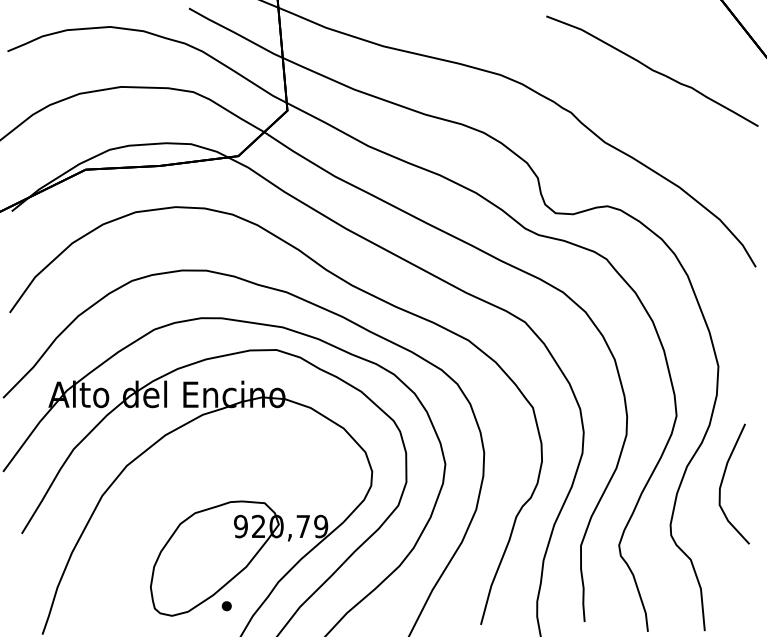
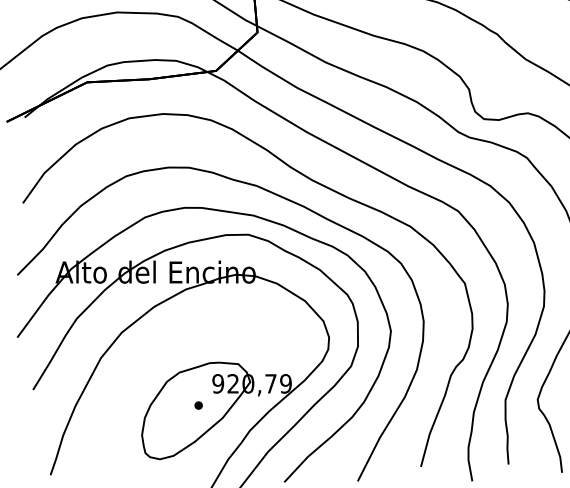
part: (226, 606) -> (198, 405), moved

